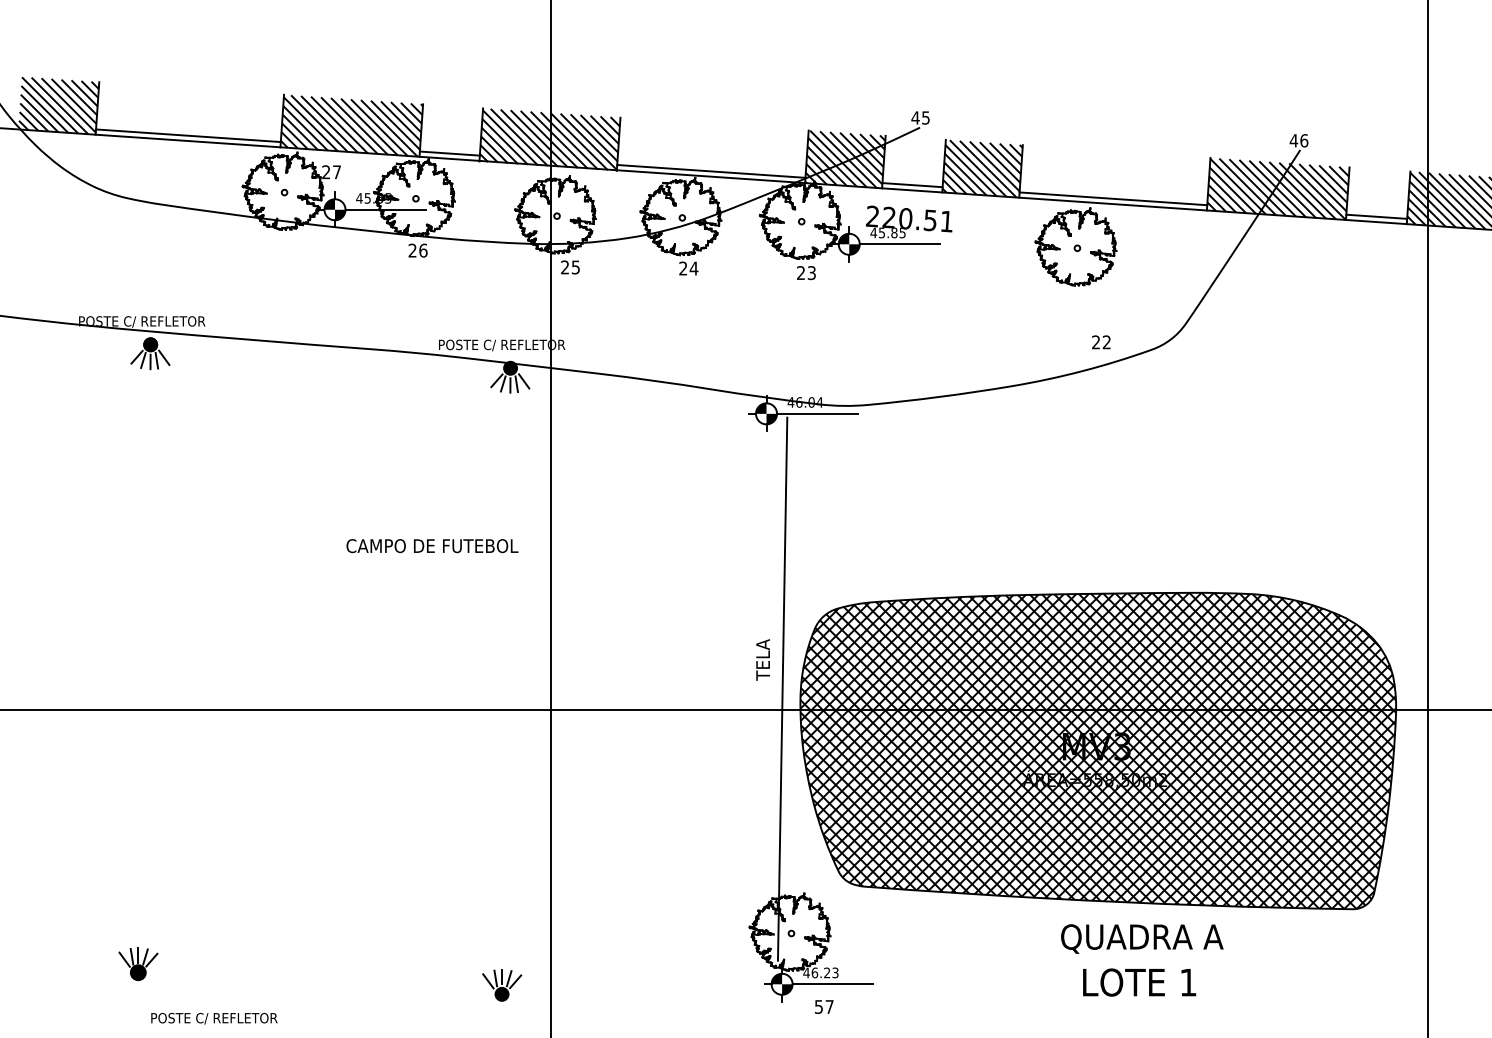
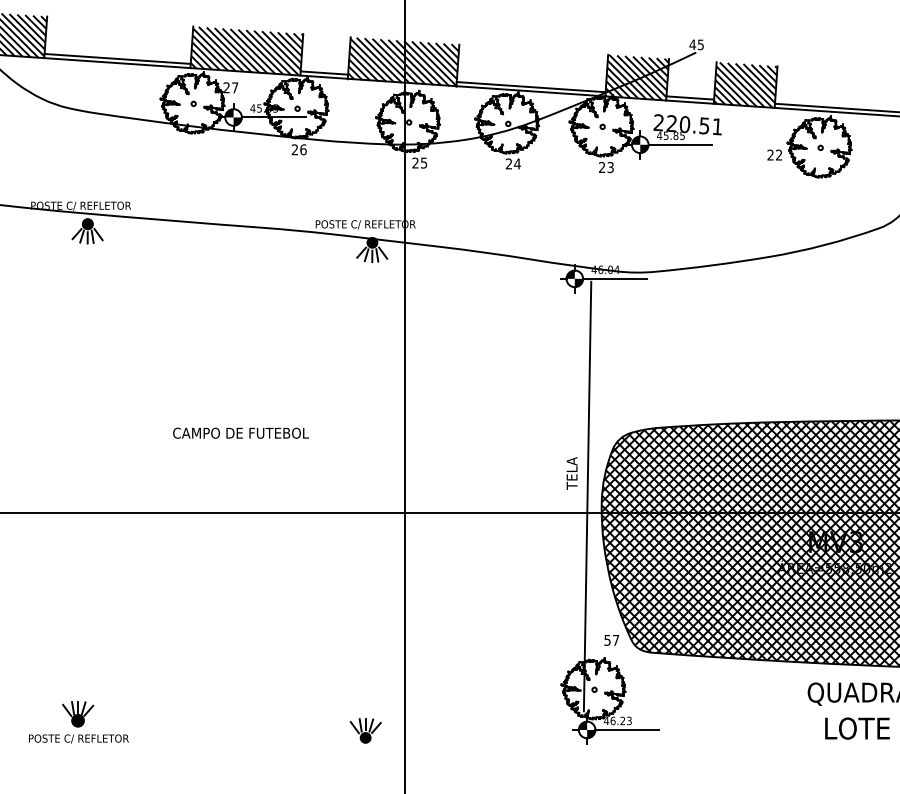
text: (1101, 342) -> (774, 155), moved
text: (432, 546) -> (241, 433), moved
text: (824, 1006) -> (611, 639), moved
text: (214, 1018) -> (78, 738), moved

